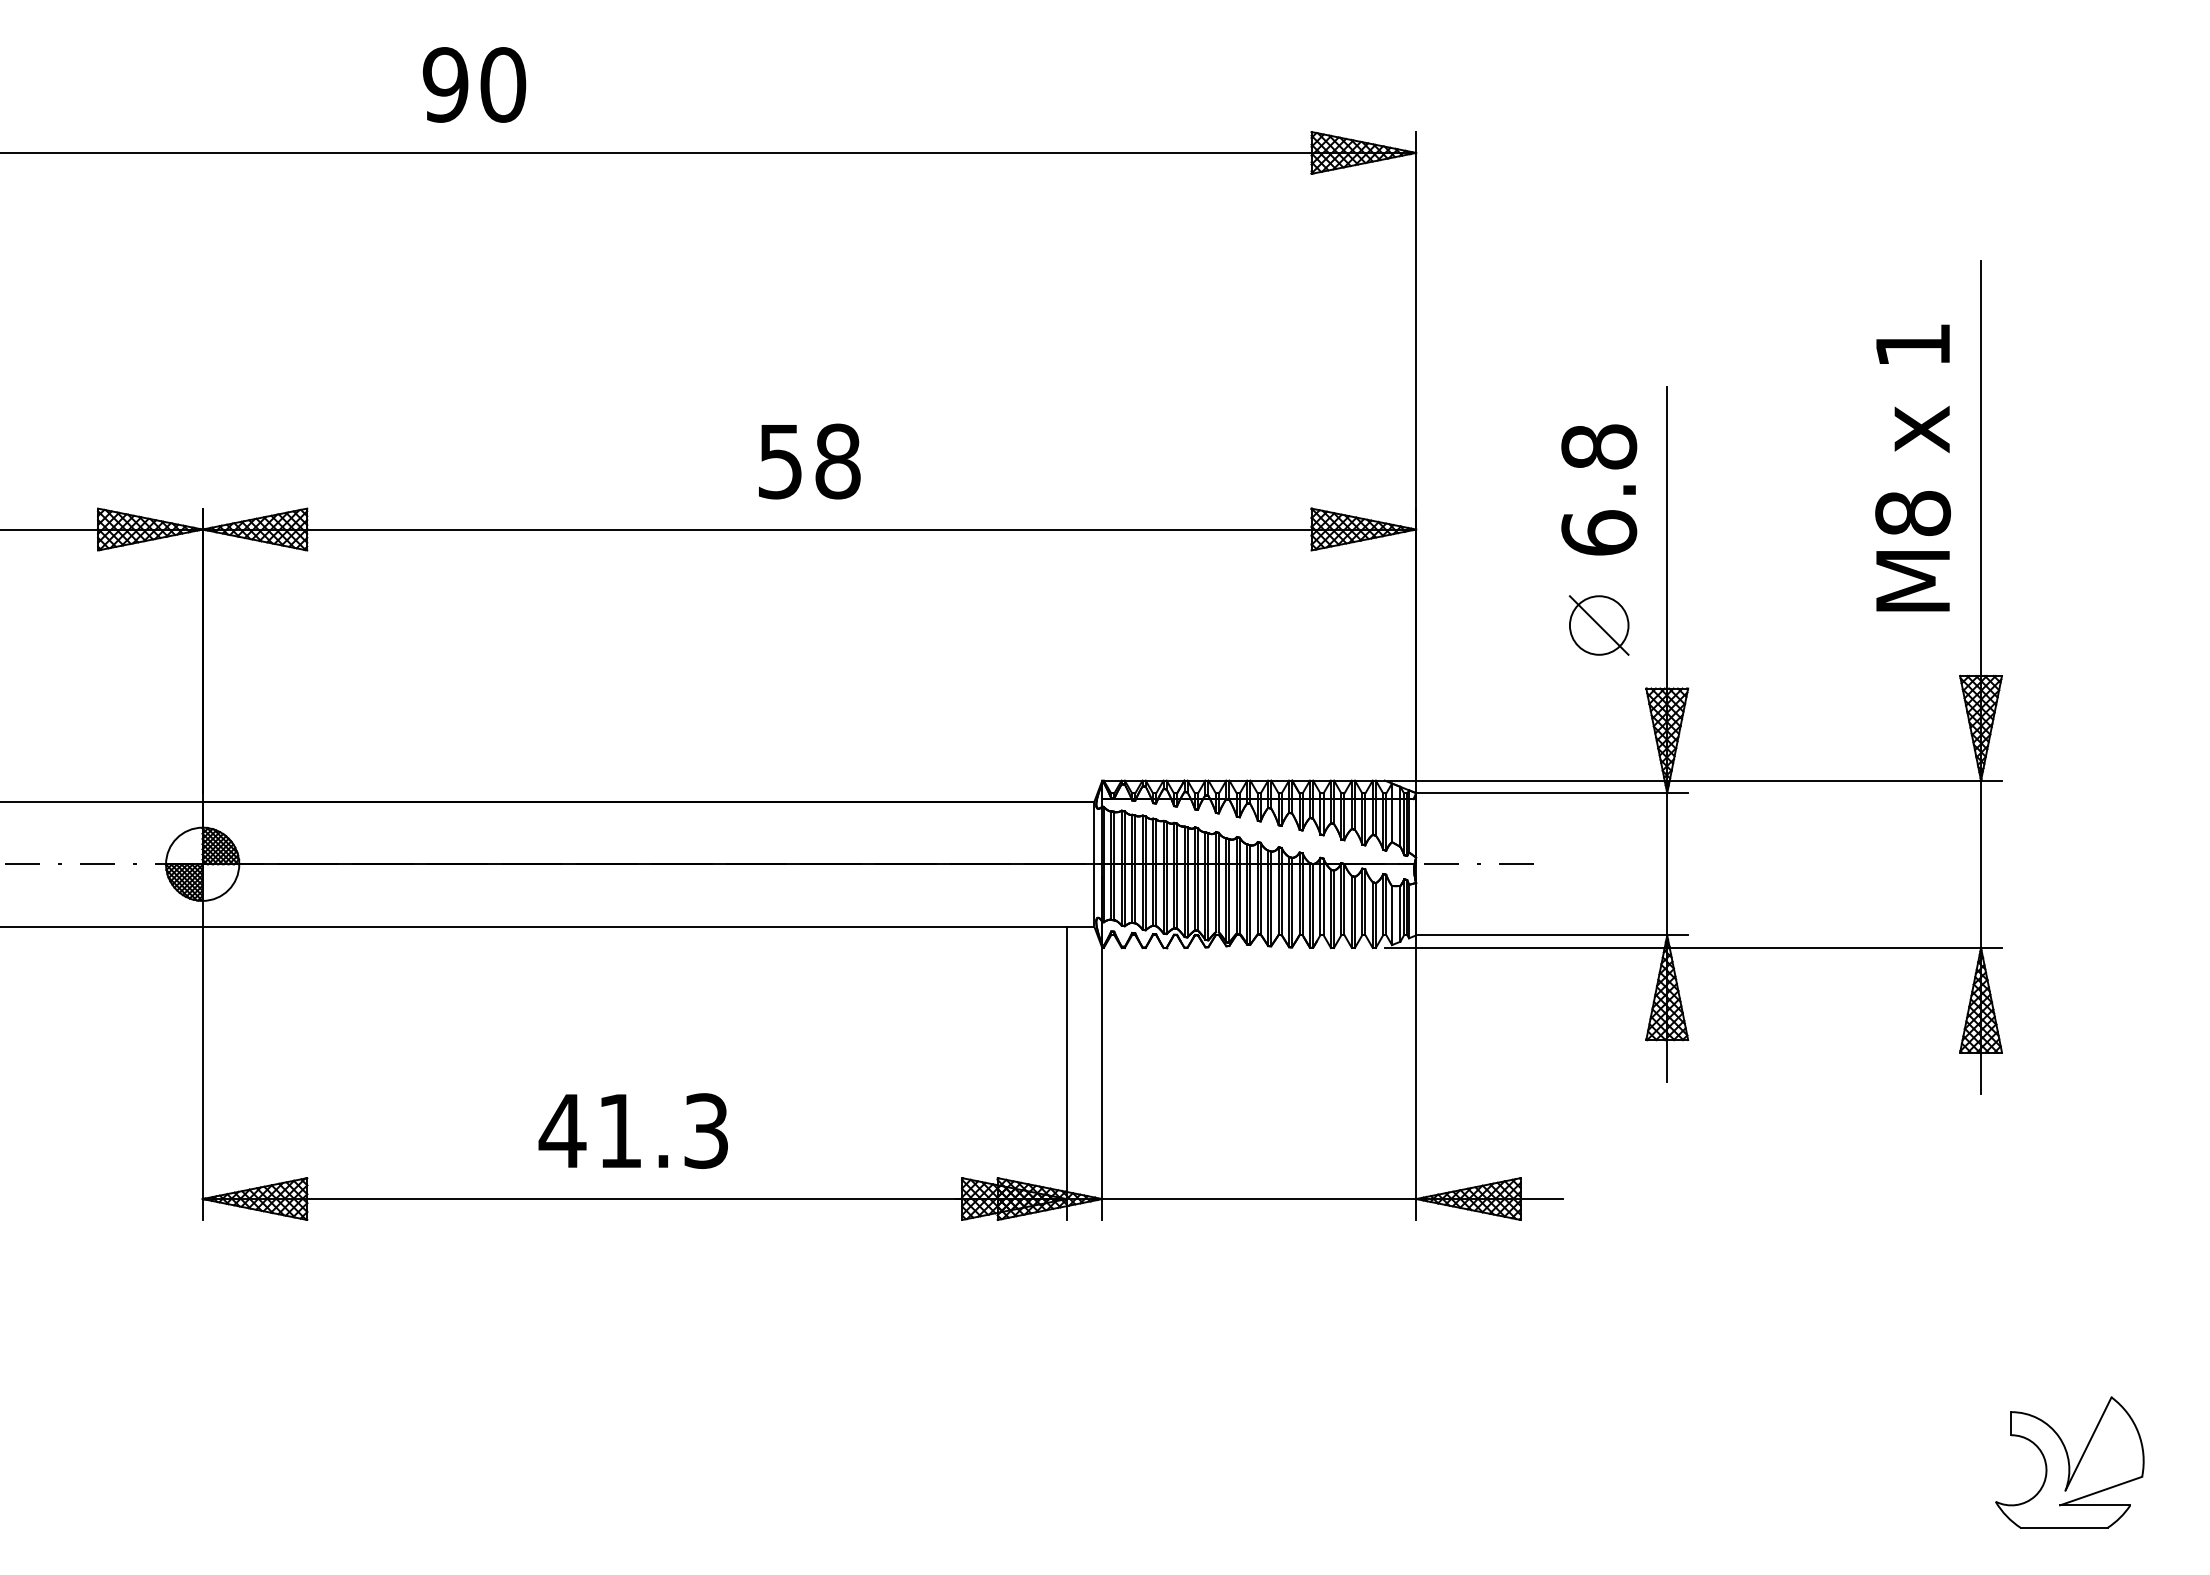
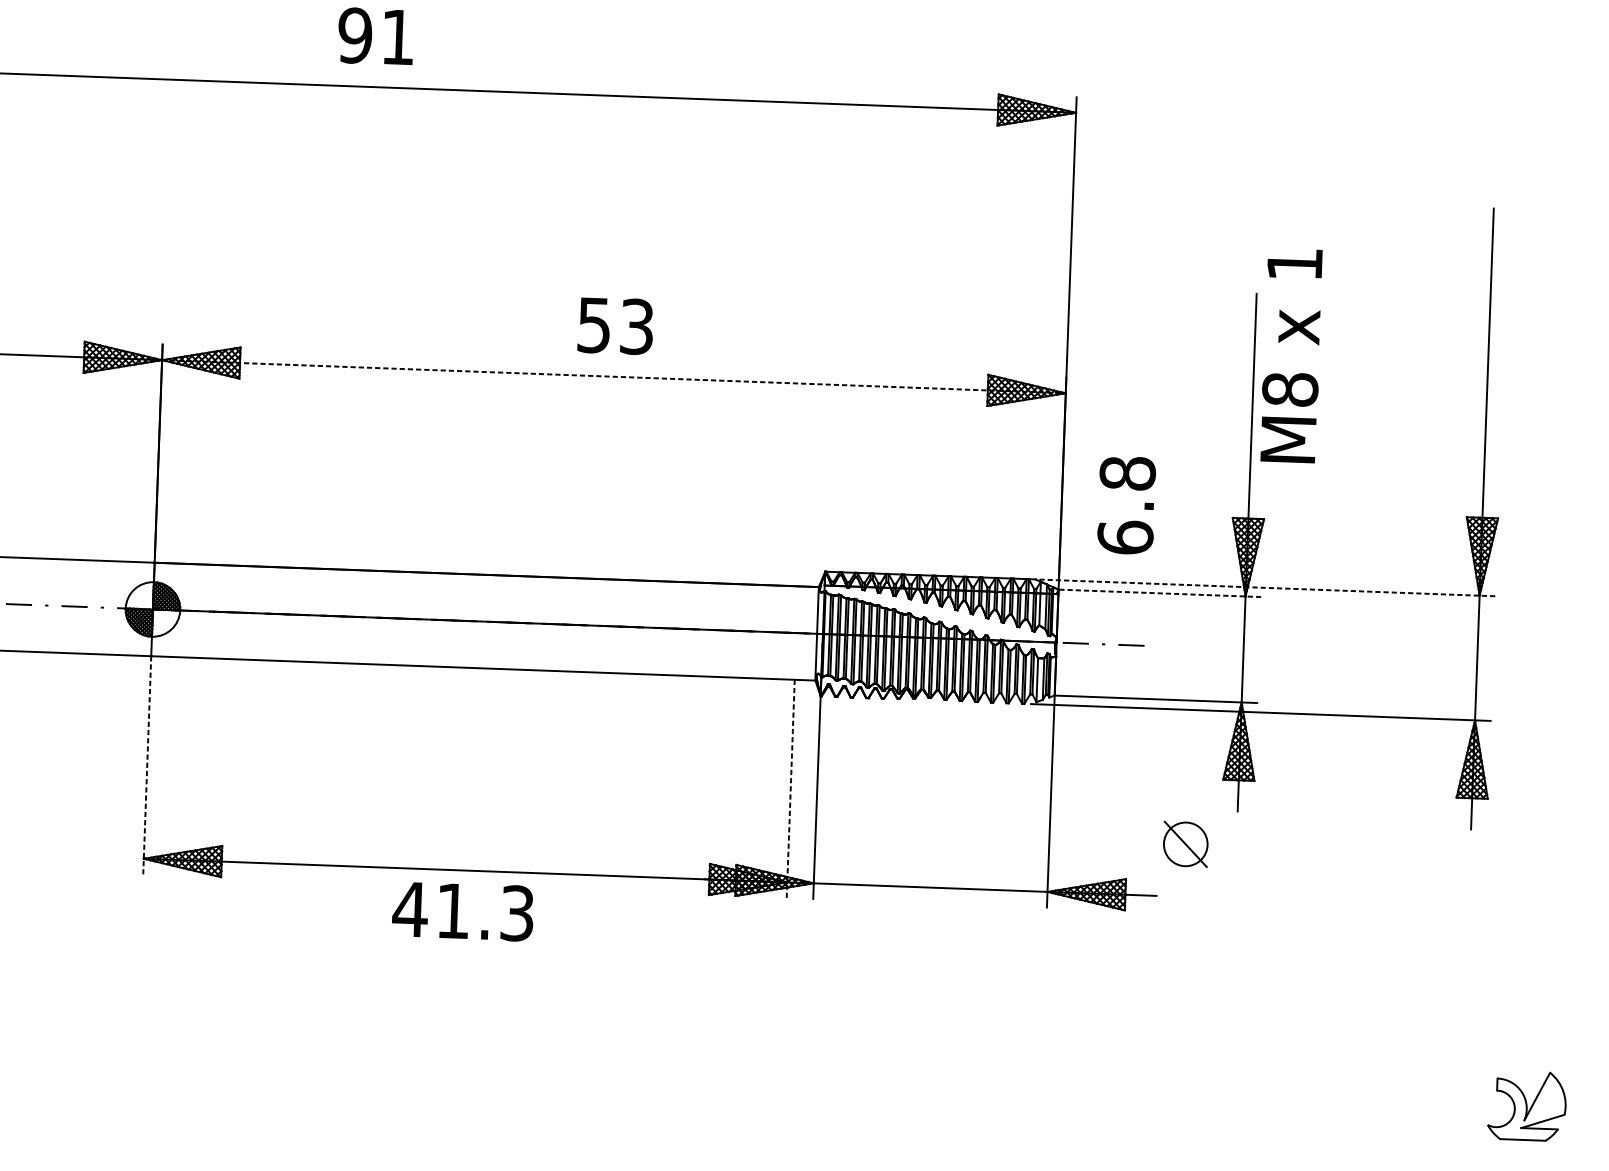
text: (503, 84) -> (398, 36), 90 -> 91
text: (837, 461) -> (636, 326), 58 -> 53
text: (1912, 467) -> (1291, 355), moved
text: (1599, 489) -> (1126, 505), moved
line: (809, 529) -> (614, 376), solid -> dashed
part: (1598, 625) -> (1185, 844), moved
line: (1693, 780) -> (1265, 587), solid -> dashed
line: (1552, 793) -> (1160, 593), solid -> dashed
line: (1066, 1073) -> (790, 788), solid -> dashed
line: (202, 1074) -> (147, 766), solid -> dashed
text: (632, 1130) -> (462, 911), moved
part: (2069, 1462) -> (1526, 1105), size x0.7

